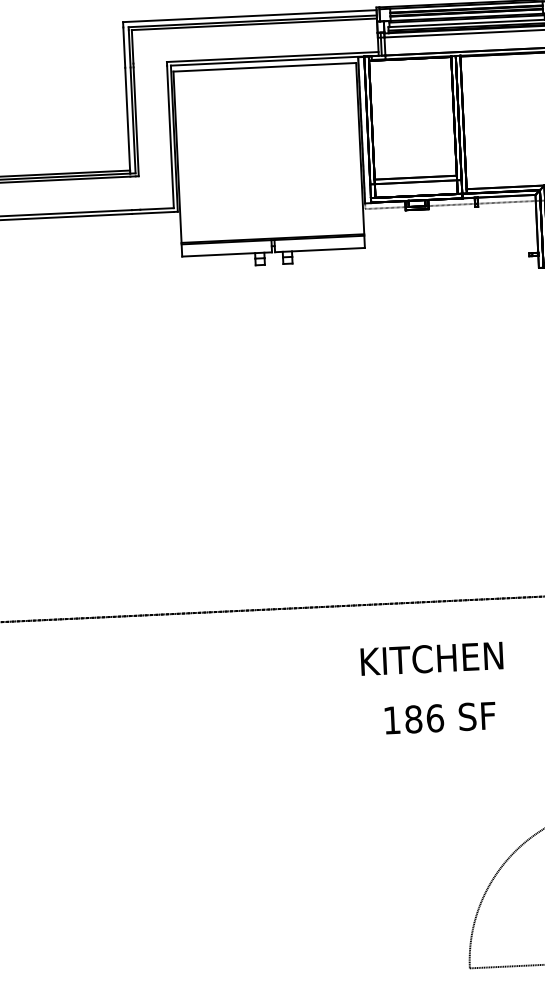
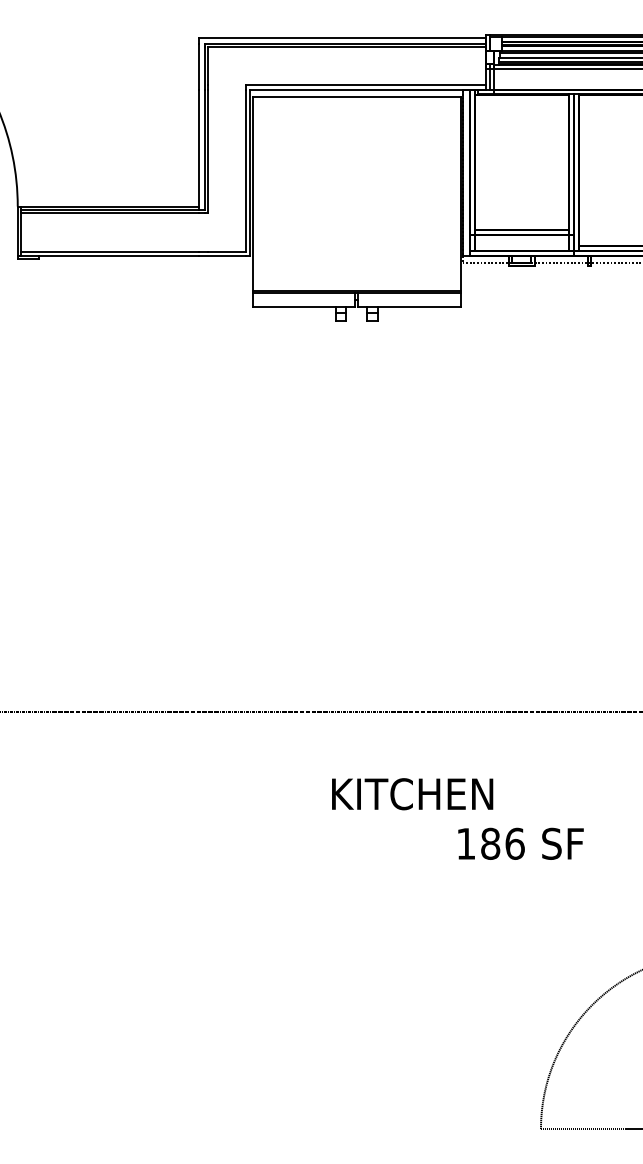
text: (431, 659) -> (412, 794), moved

